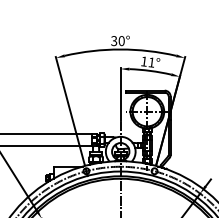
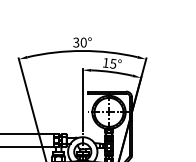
text: (151, 62) -> (113, 63), 11° -> 15°

